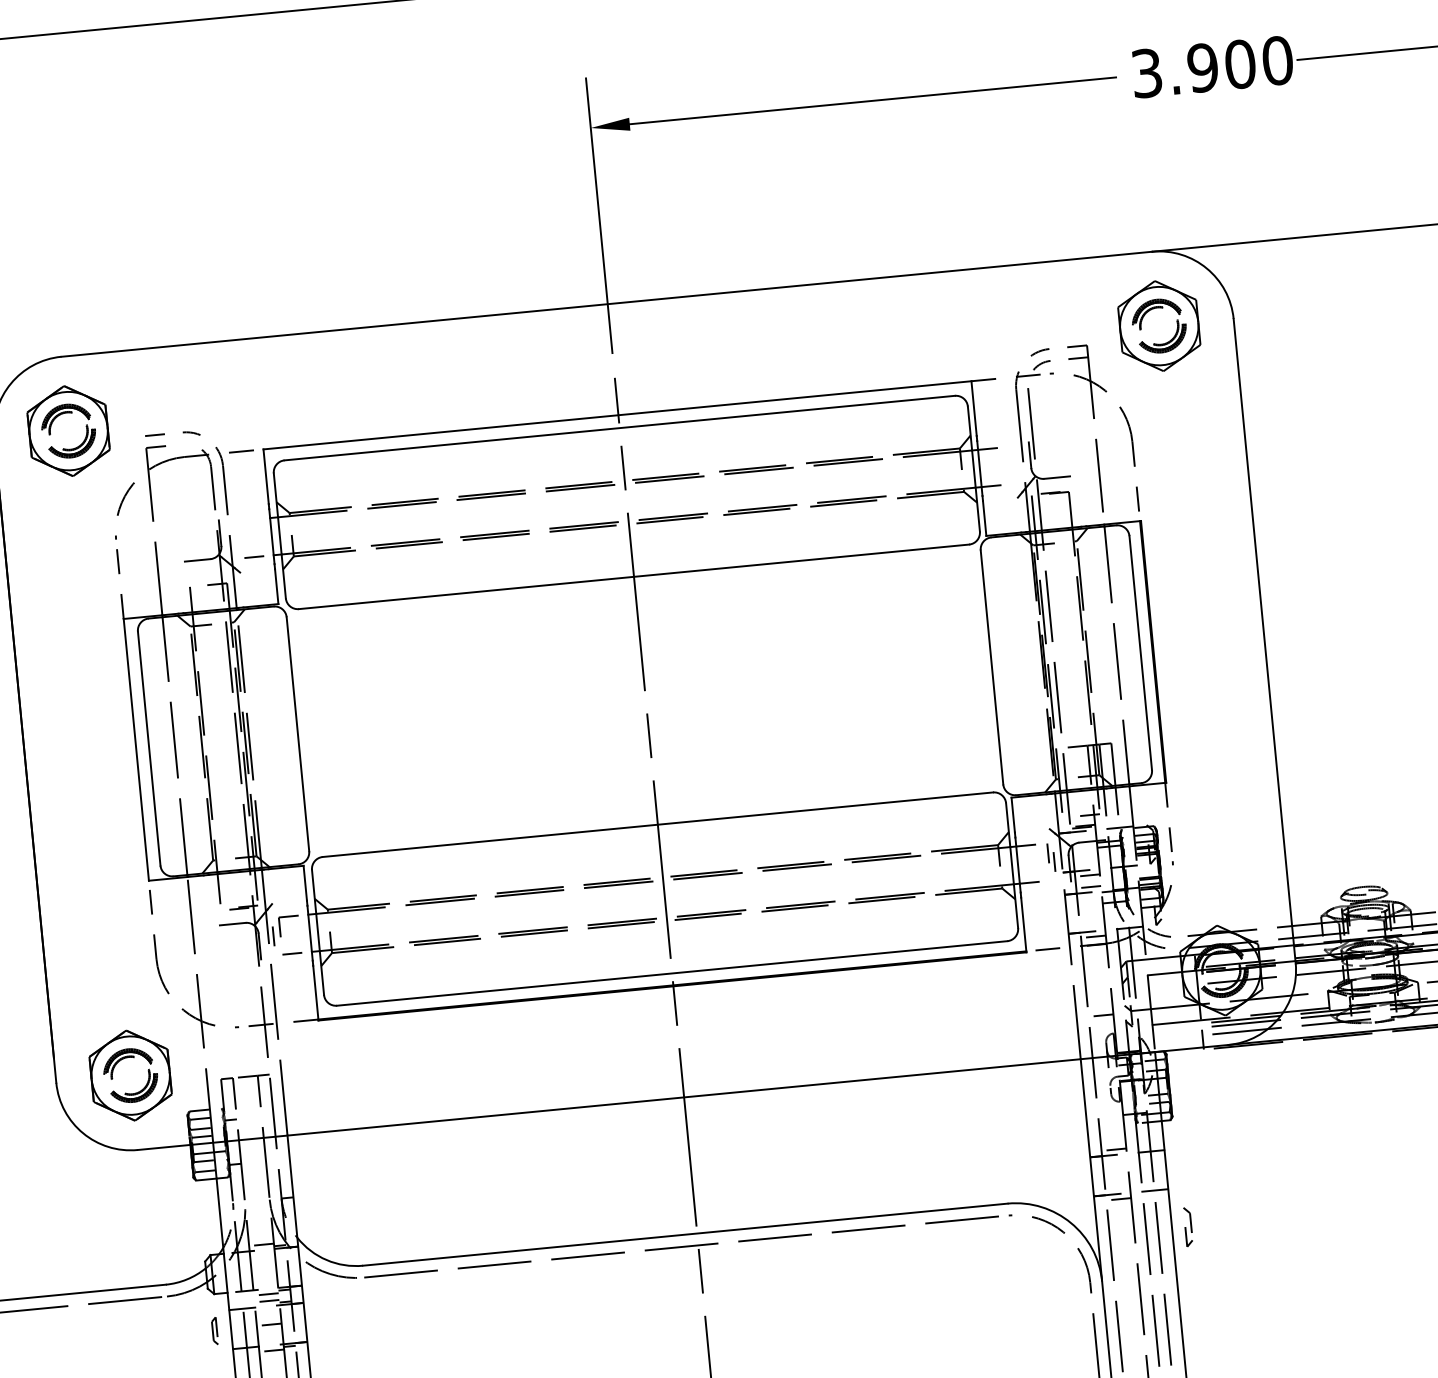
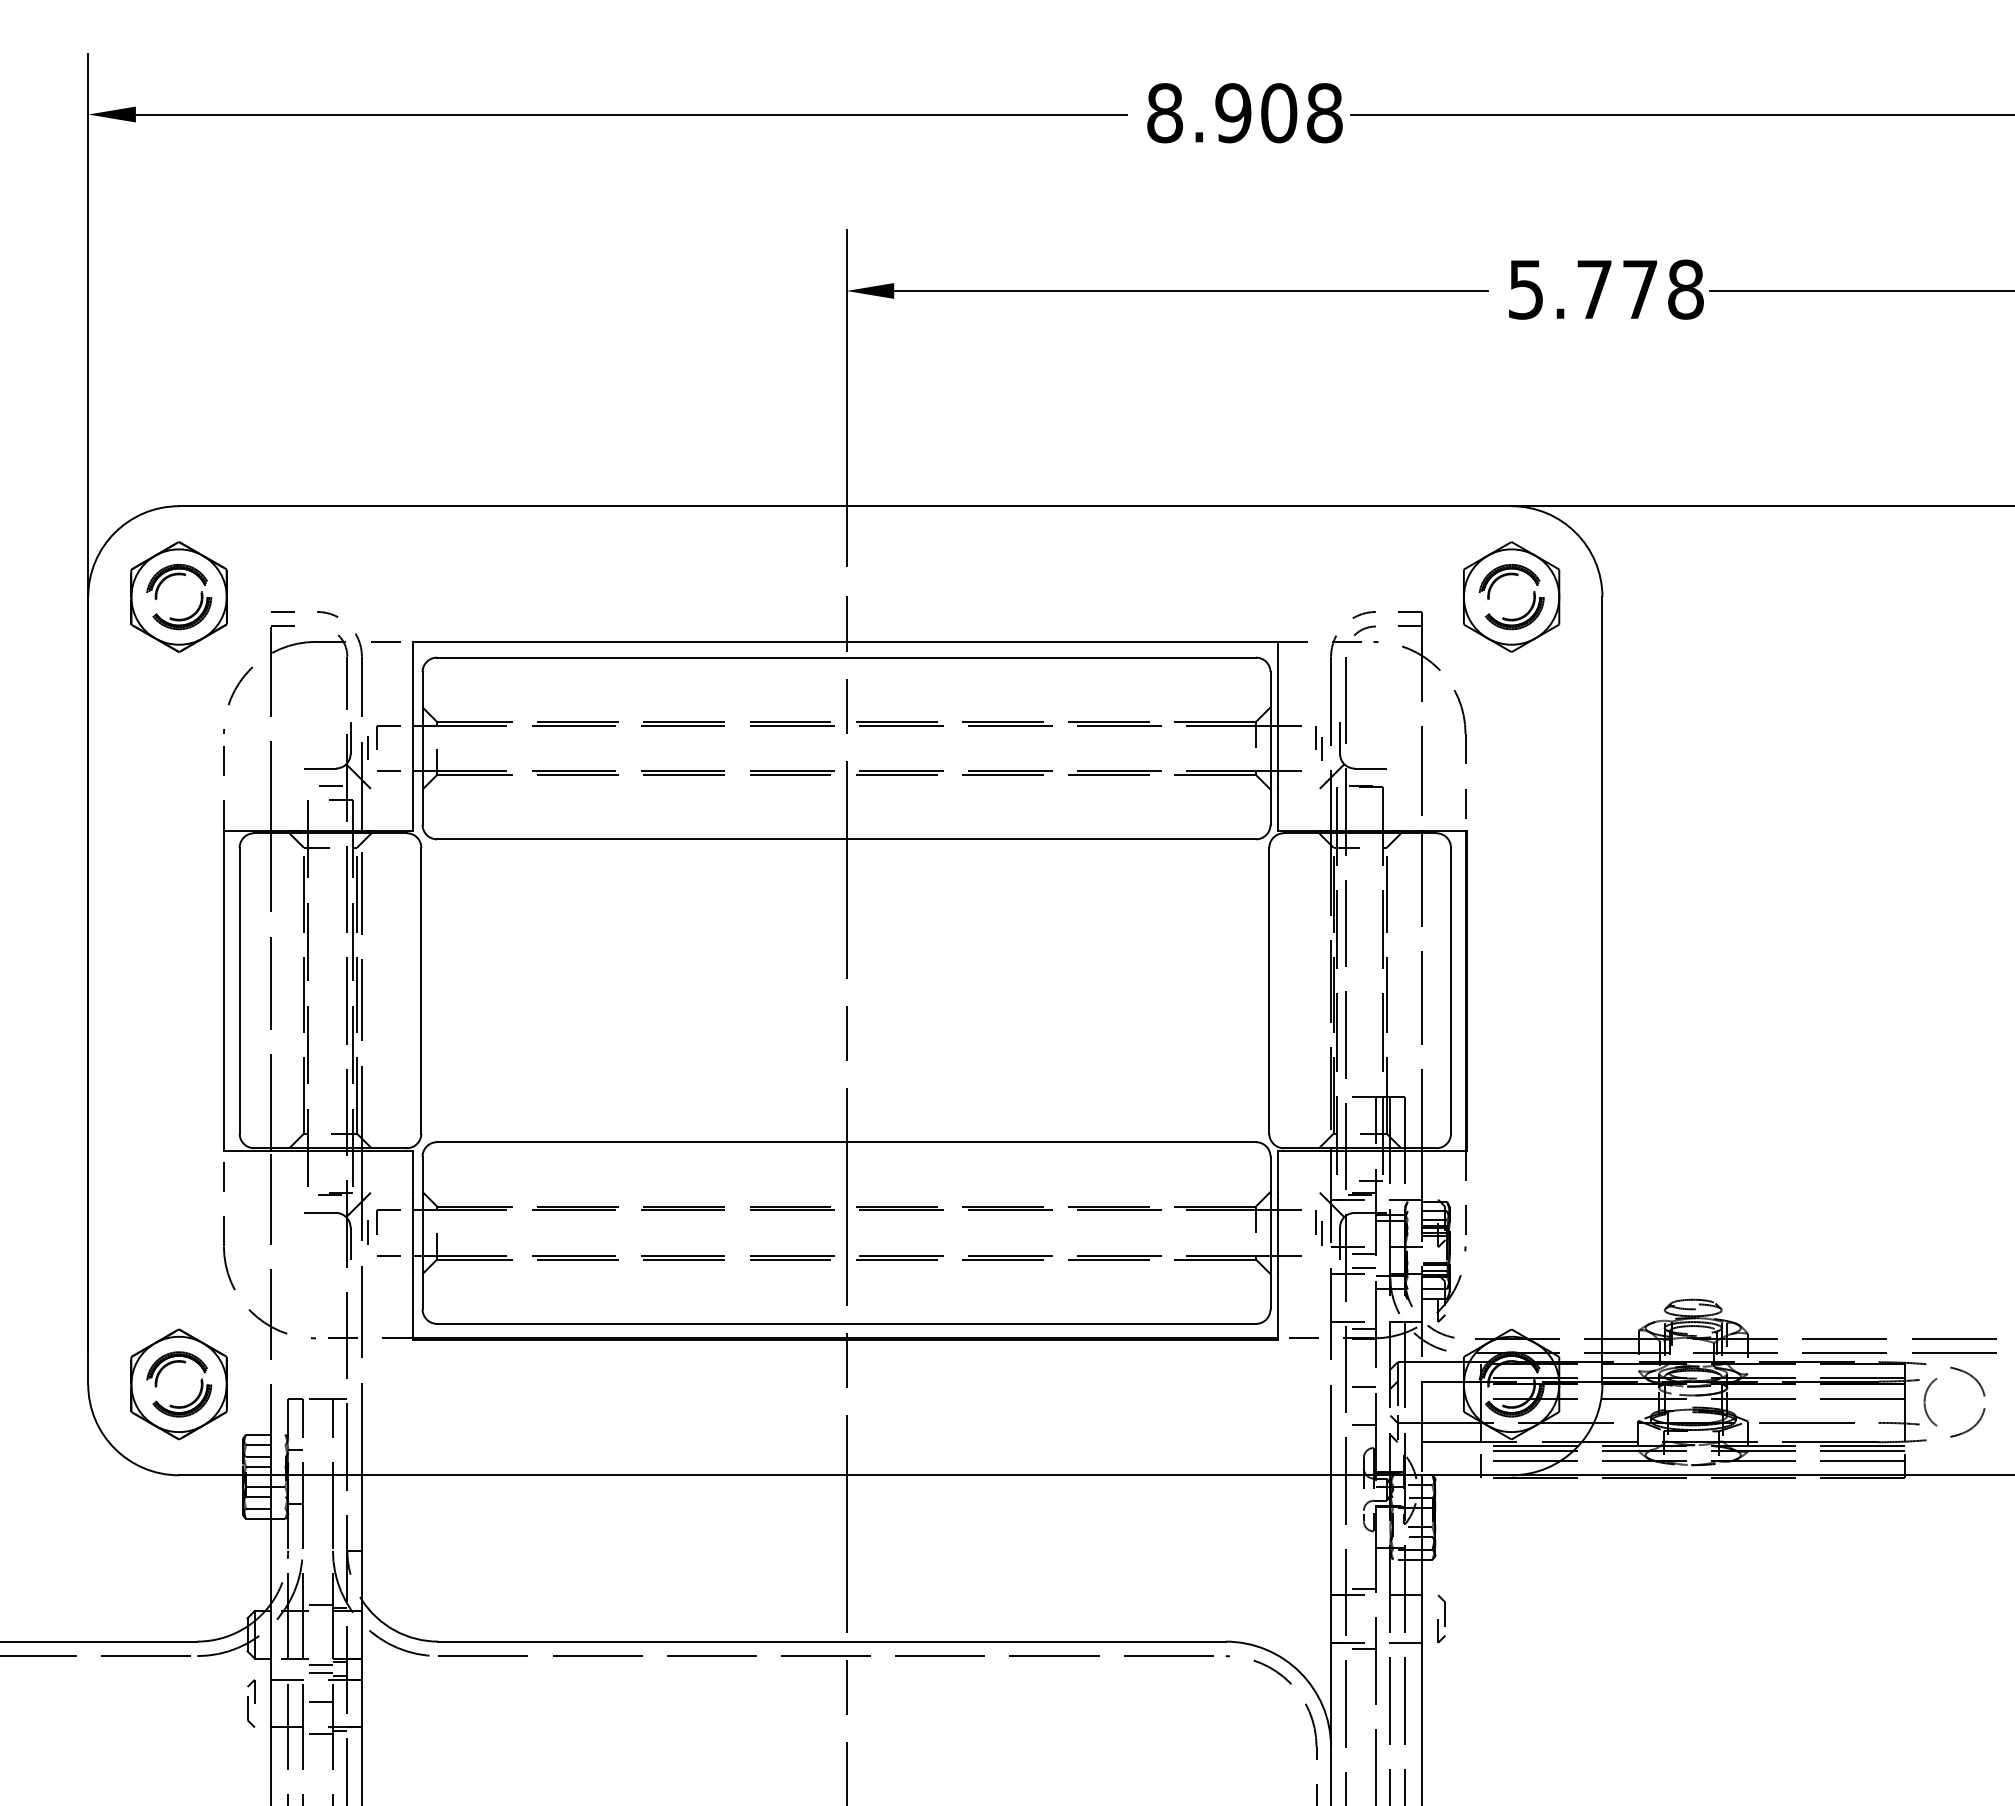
text: (1212, 66) -> (1606, 289), 3.900 -> 5.778
part: (1012, 461) -> (1318, 743), added
part: (250, 520) -> (388, 726), added
line: (235, 540) -> (368, 748), added
line: (207, 574) -> (330, 786), added
line: (1097, 985) -> (1360, 1387), added
part: (1188, 1226) -> (1441, 1618), moved
part: (215, 1331) -> (251, 1703), size x1.43

